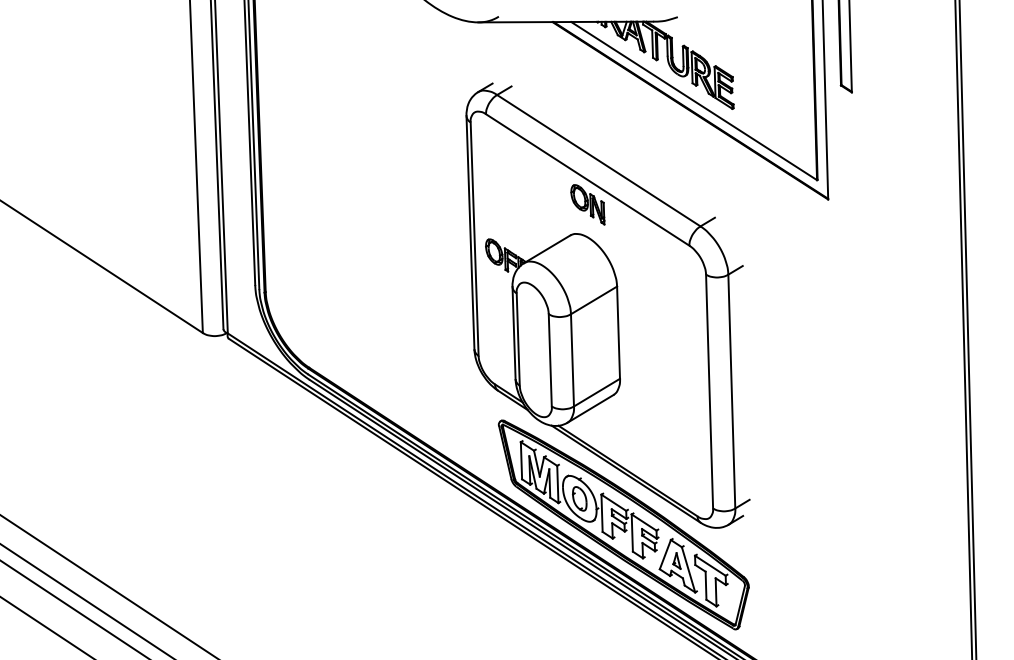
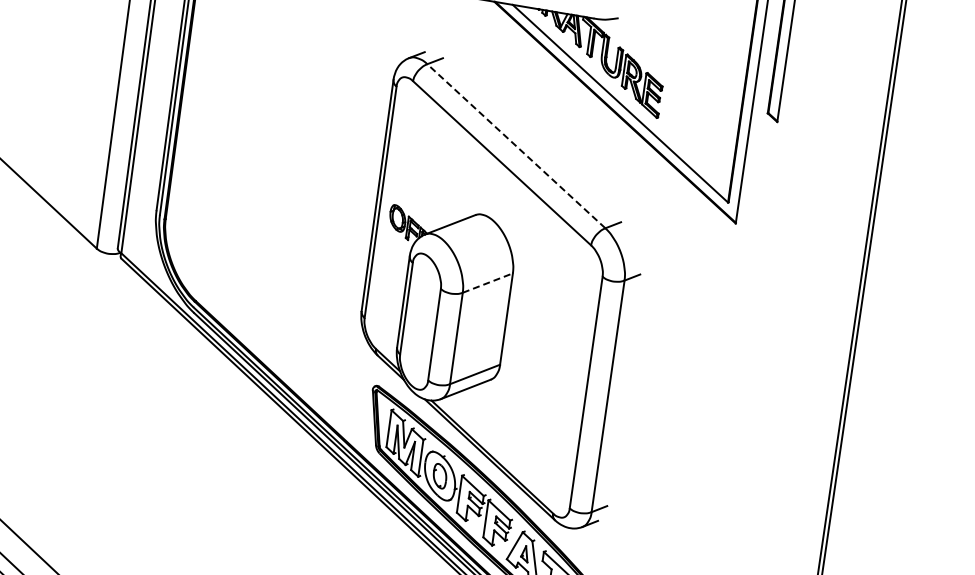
line: (598, 160) -> (516, 145), solid -> dashed
part: (587, 204) -> (497, 187), removed
line: (594, 300) -> (488, 283), solid -> dashed

